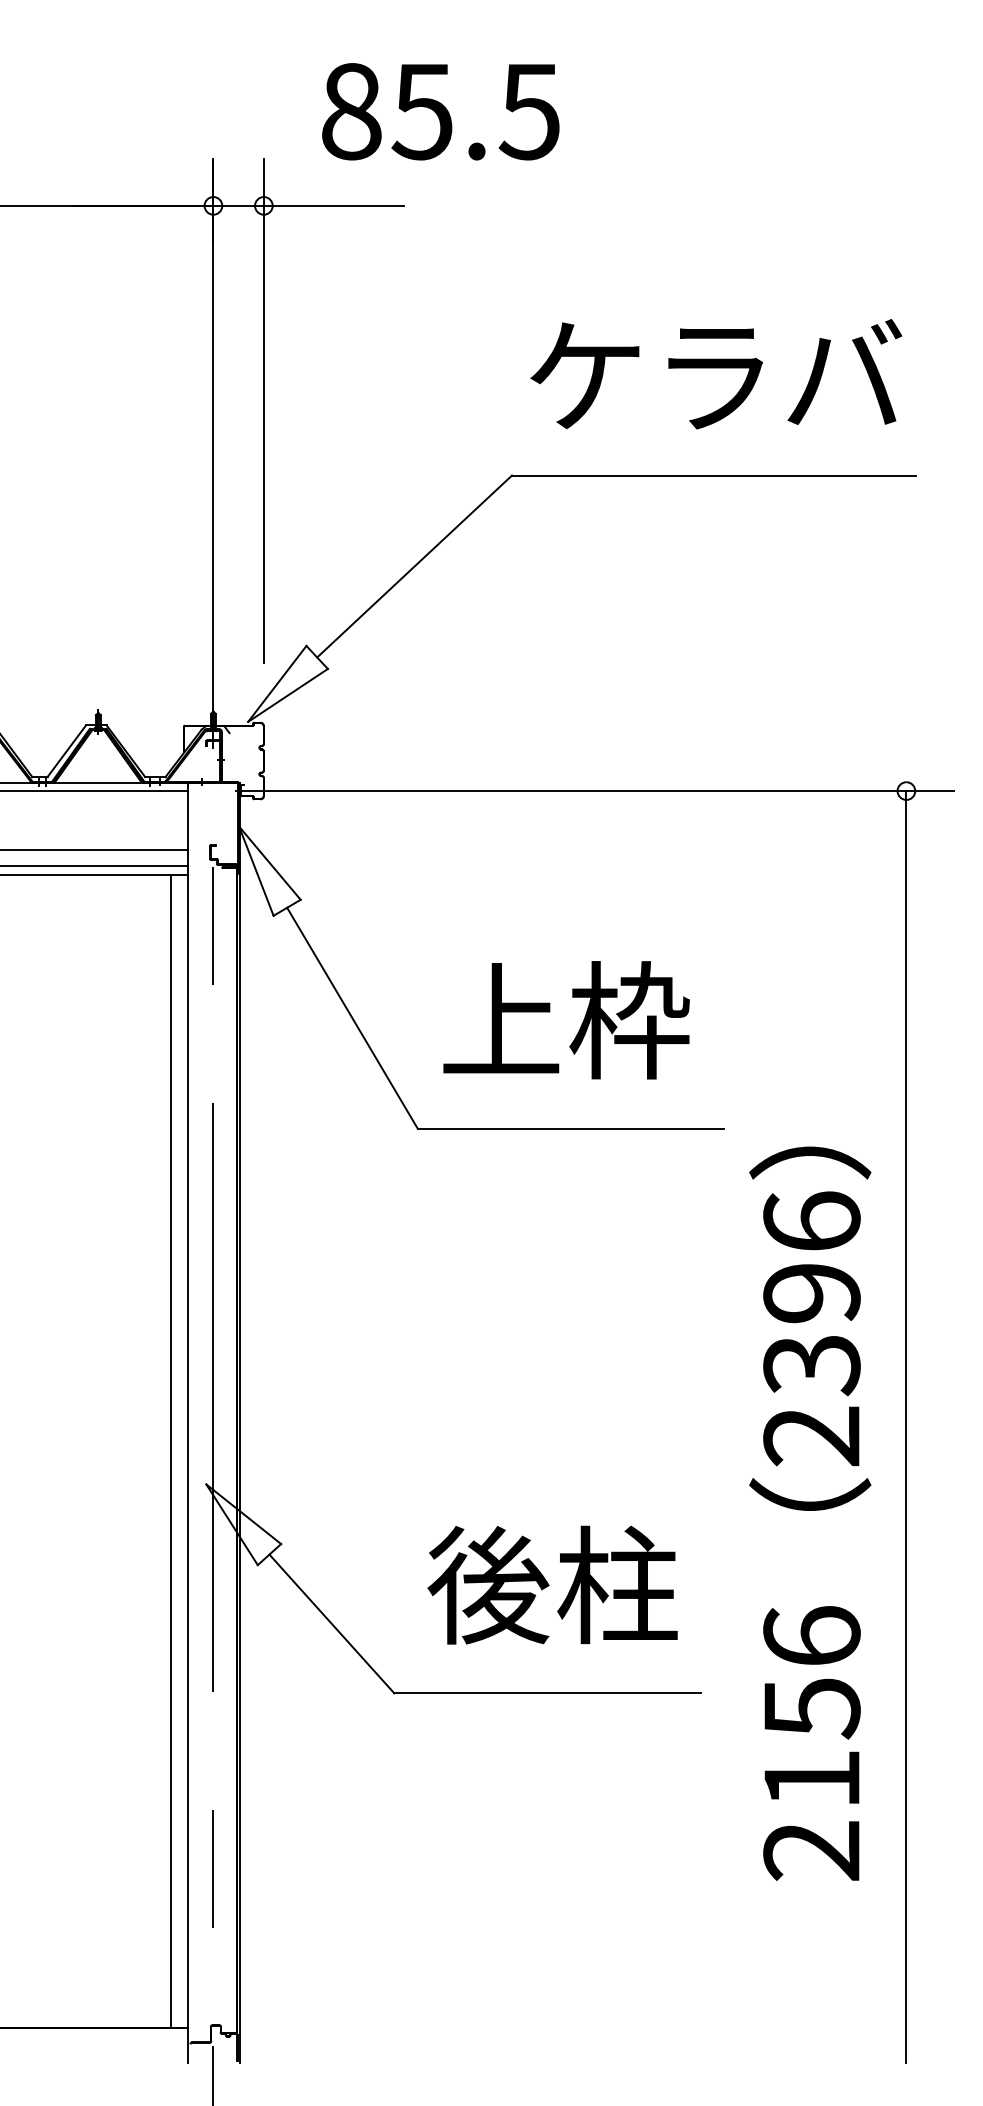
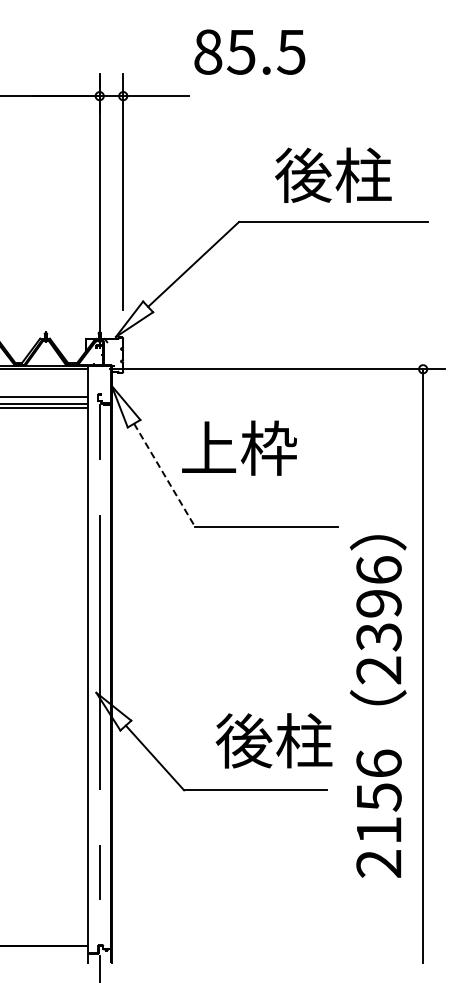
text: (440, 110) -> (249, 51), moved
text: (714, 373) -> (333, 174), ケラバ -> 後柱
line: (352, 1018) -> (164, 475), solid -> dashed
text: (566, 1018) -> (239, 447), moved
line: (170, 1451) -> (79, 677), removed
text: (551, 1584) -> (273, 740), moved

